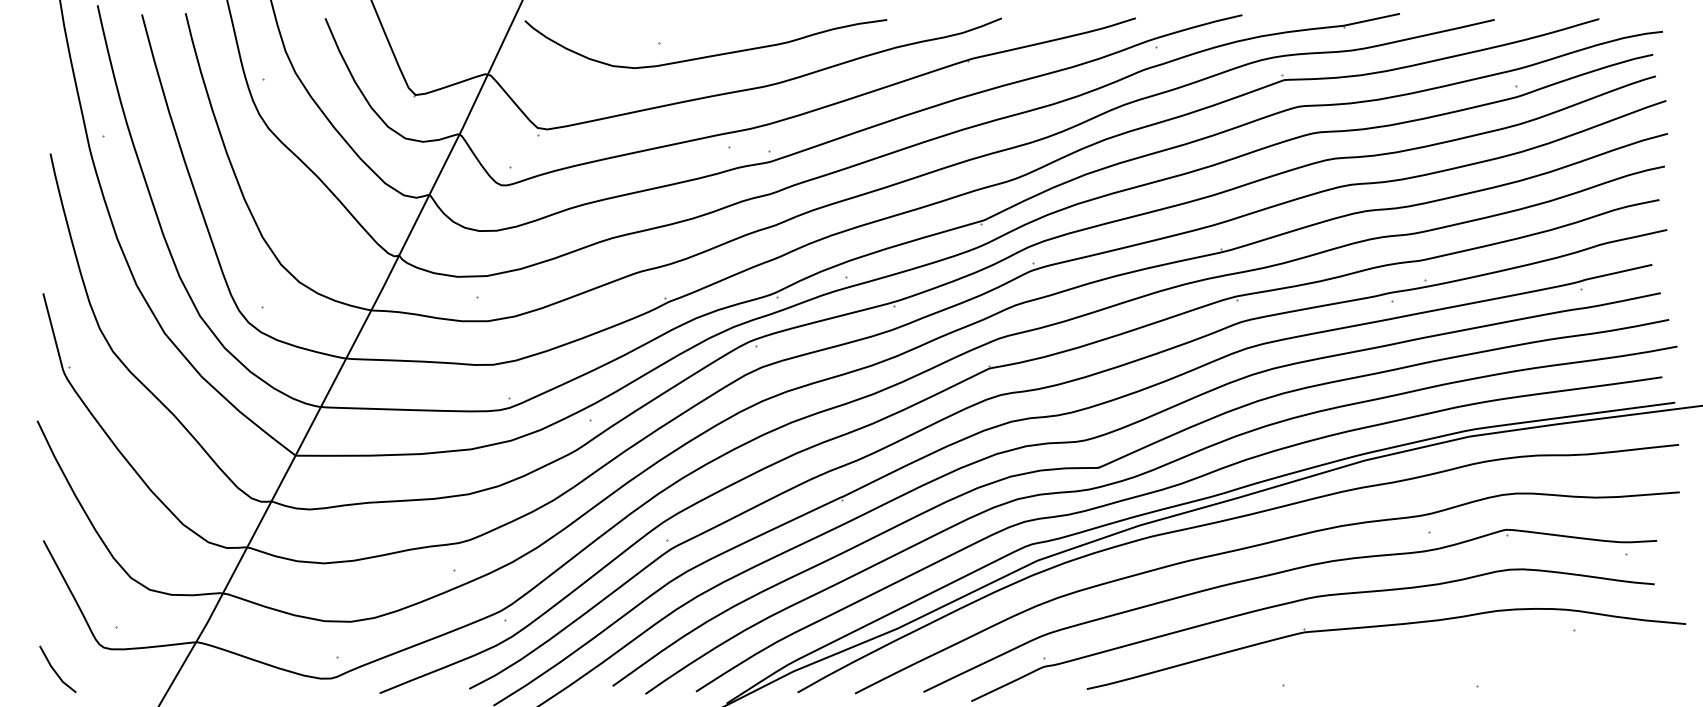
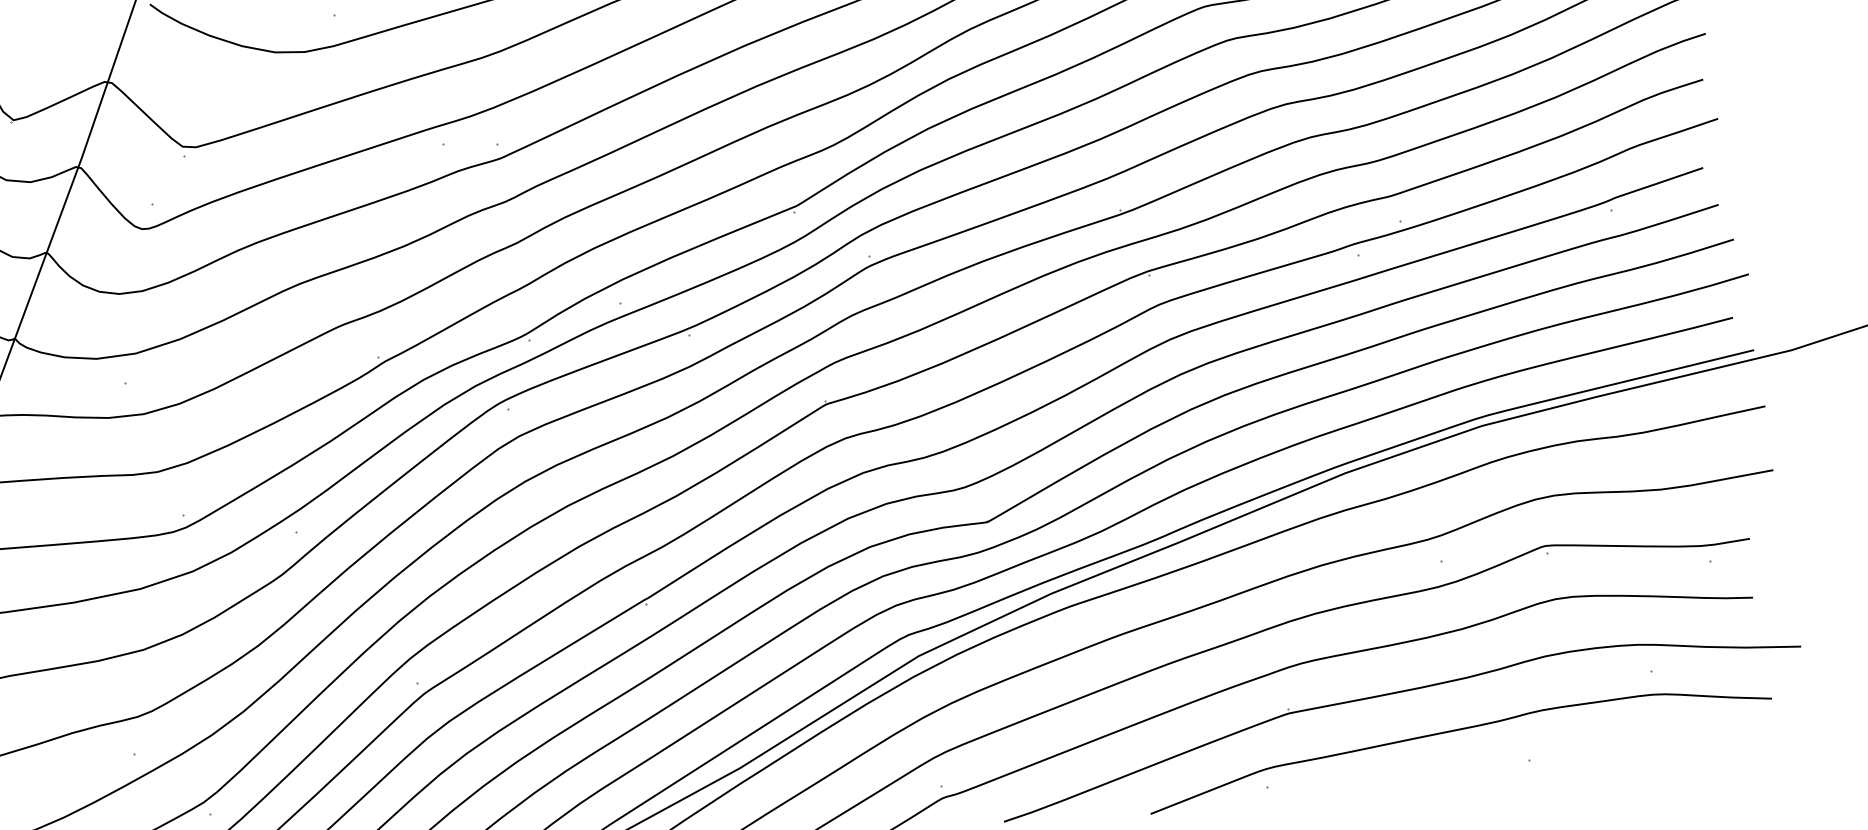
curve: (1423, 659) -> (1452, 732), added

